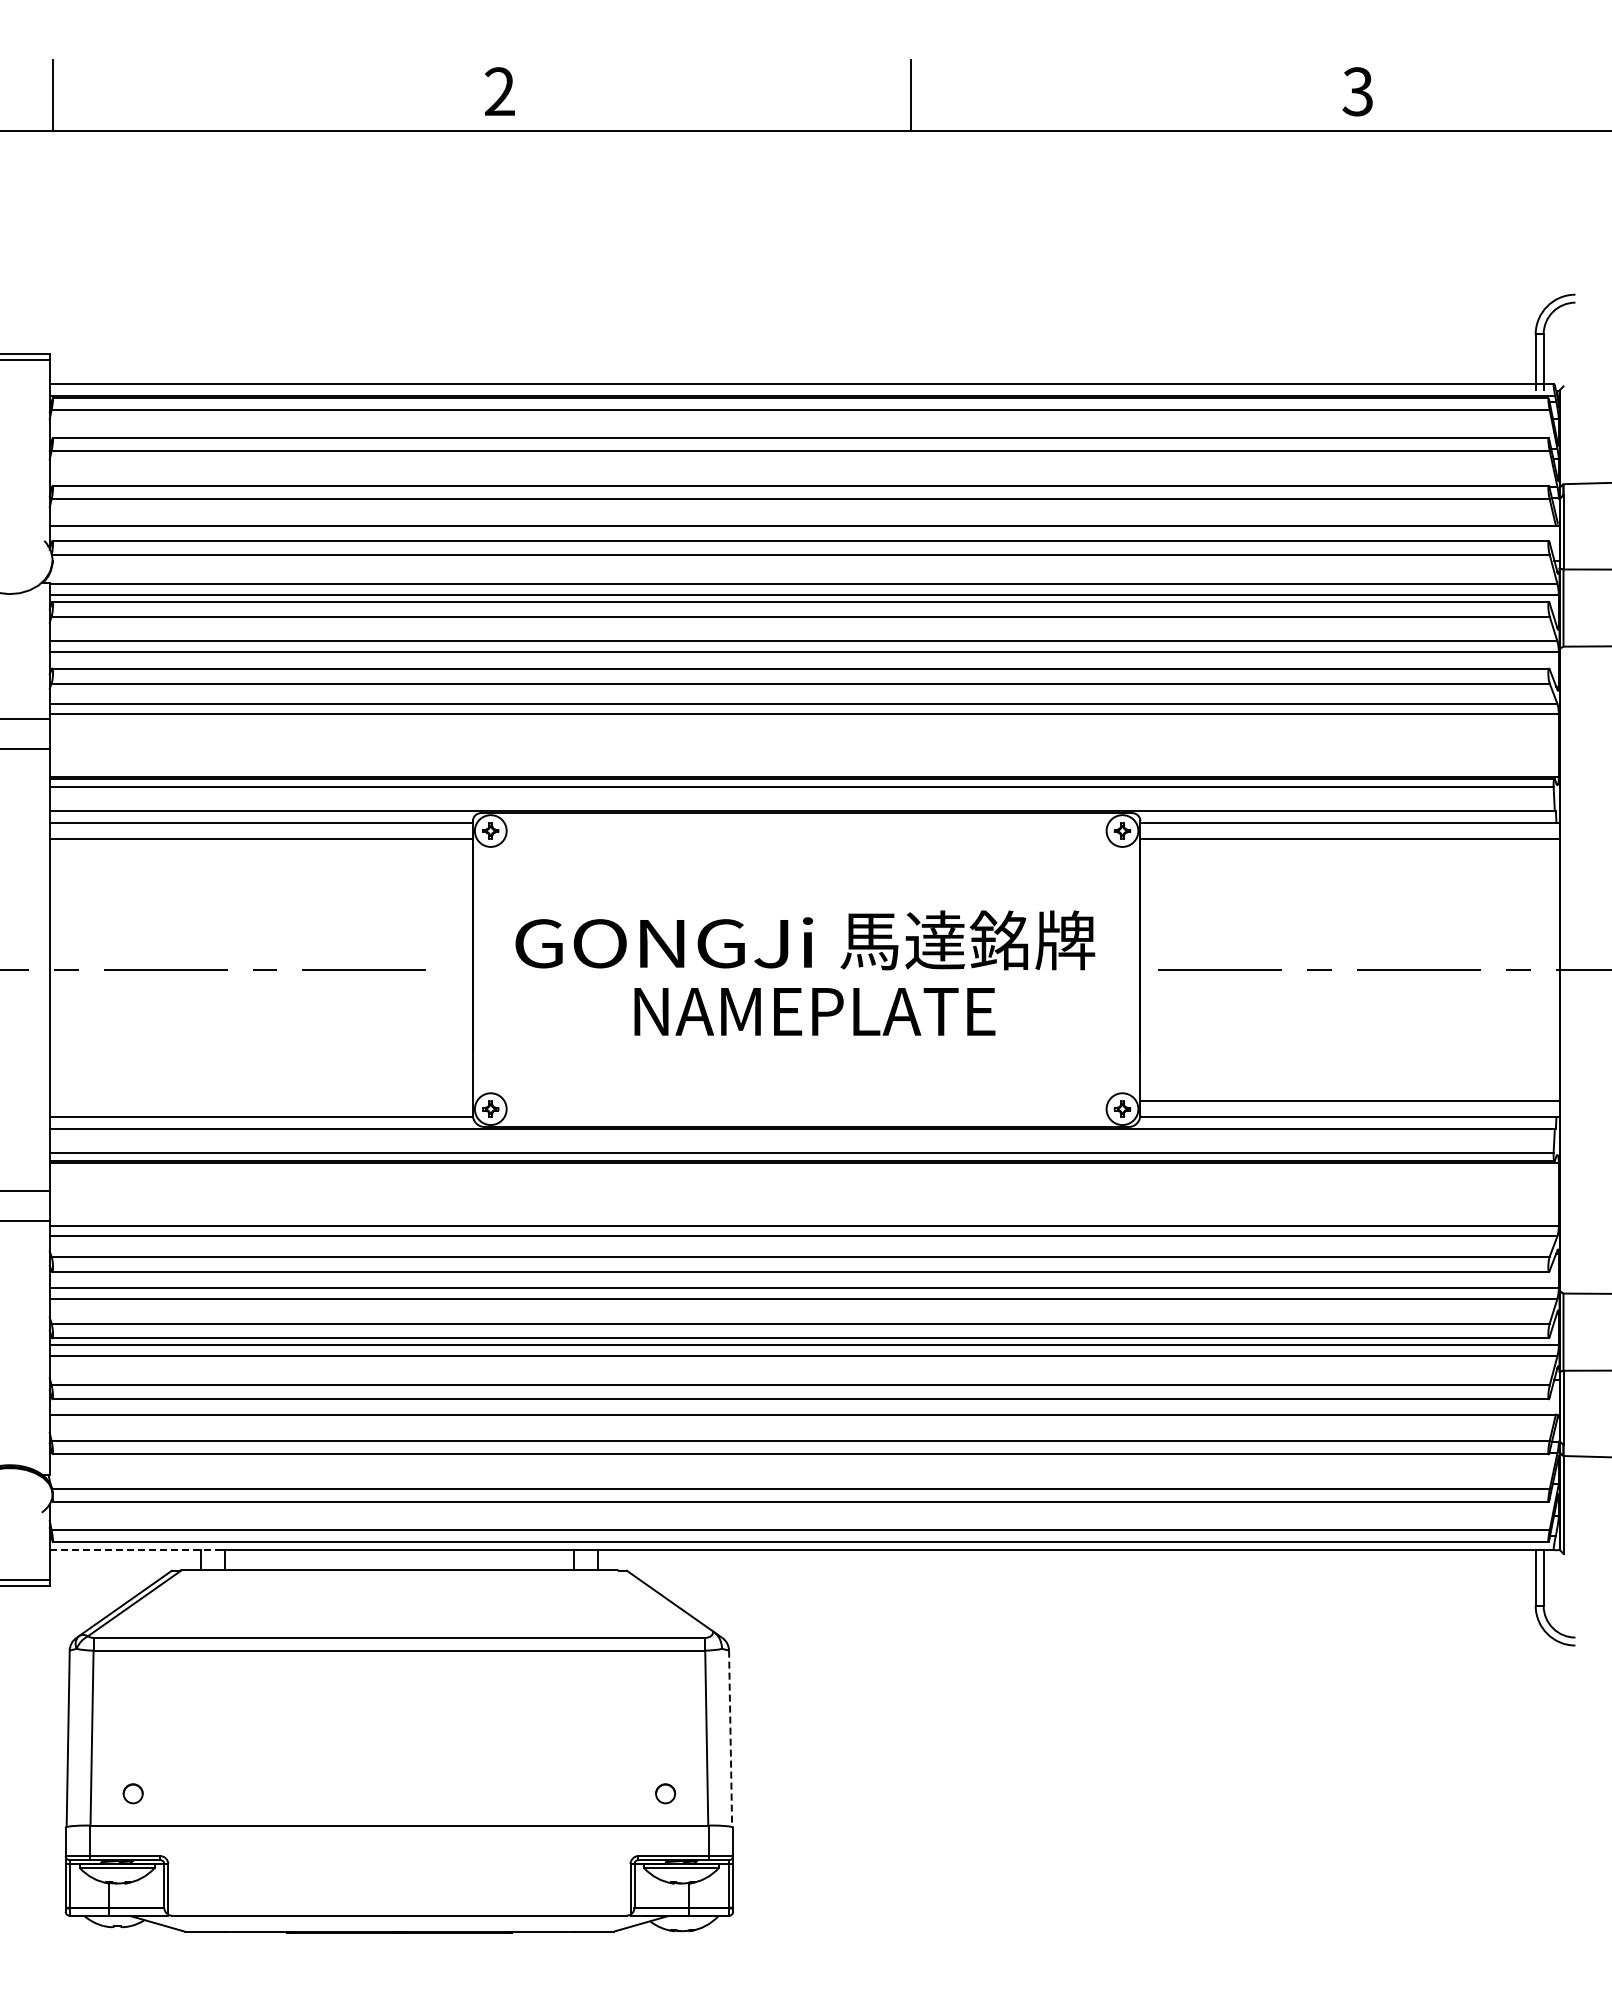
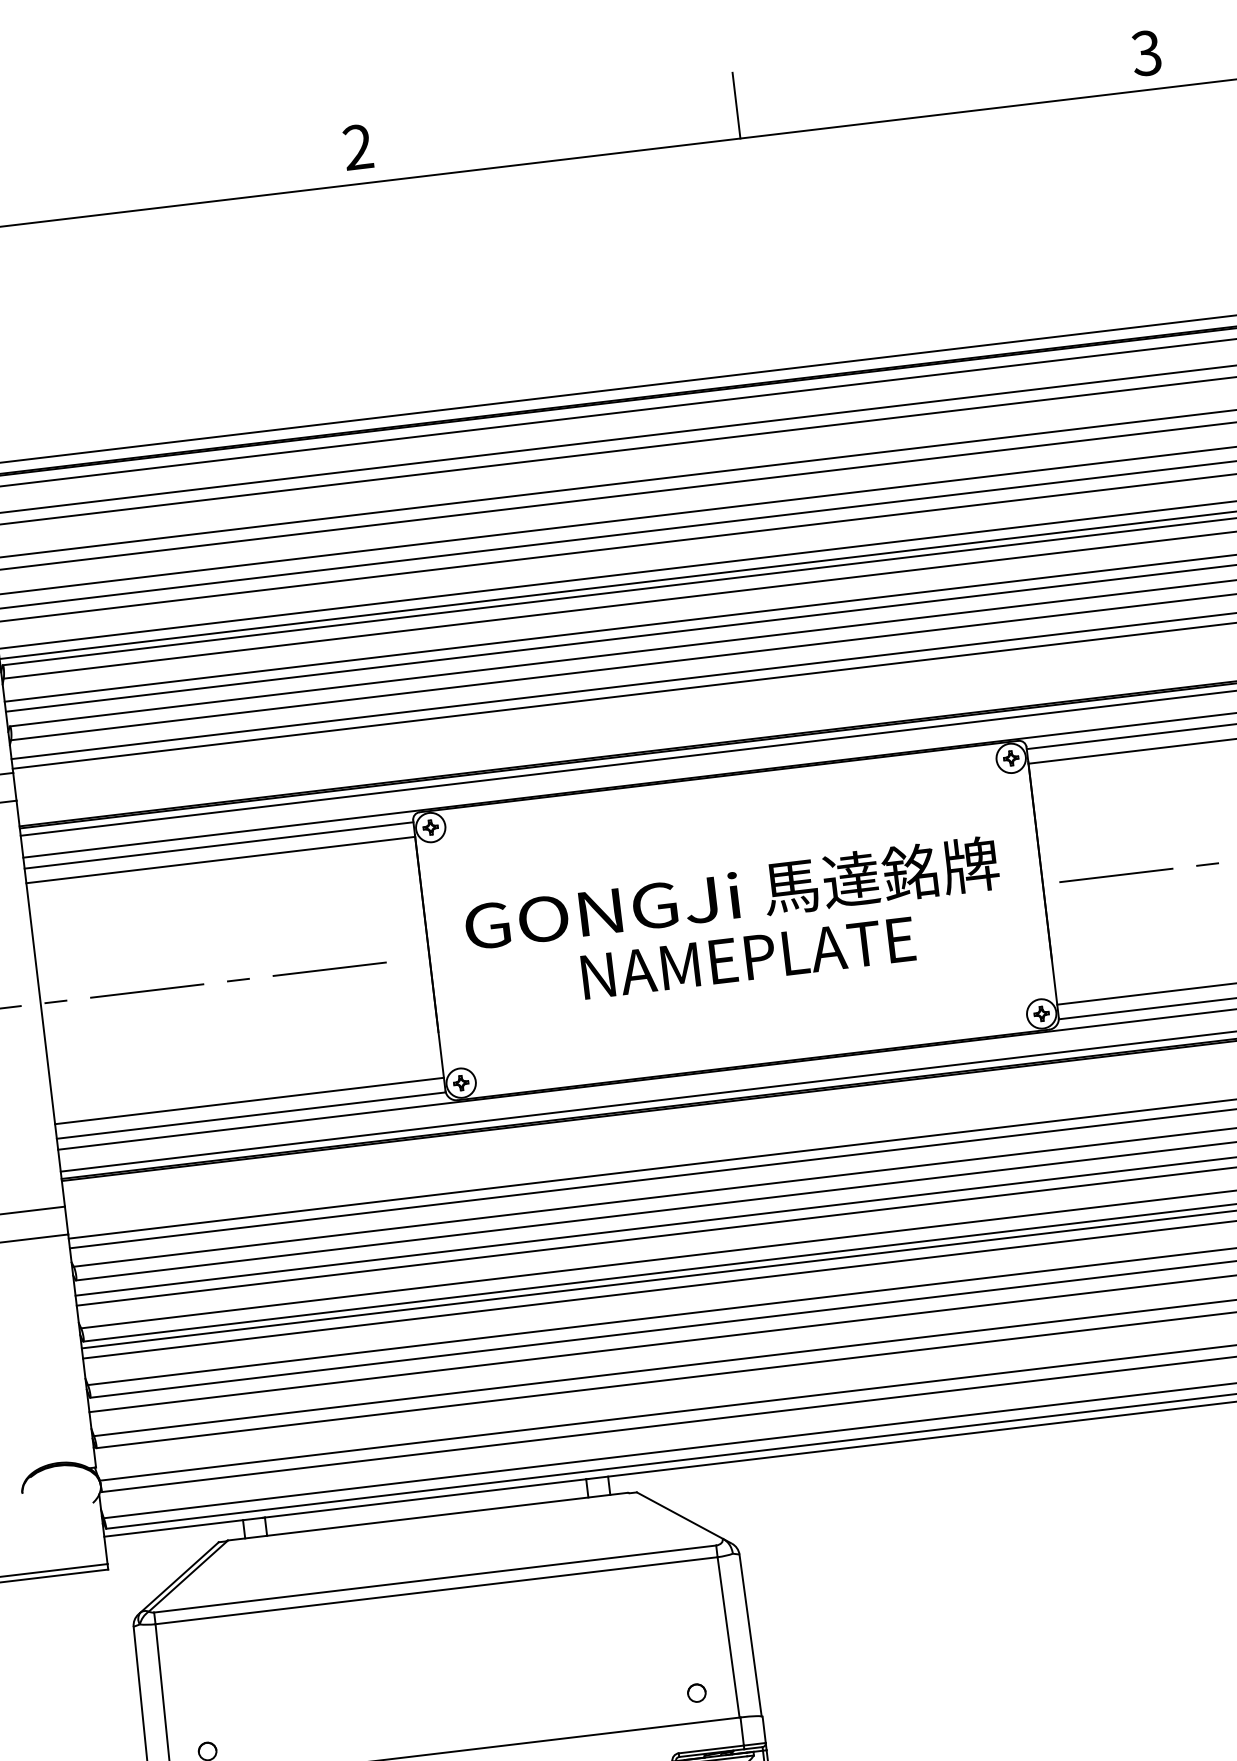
line: (260, 1101) -> (248, 1101), added
line: (135, 1550) -> (183, 1527), dashed -> solid
line: (730, 1739) -> (750, 1636), dashed -> solid

